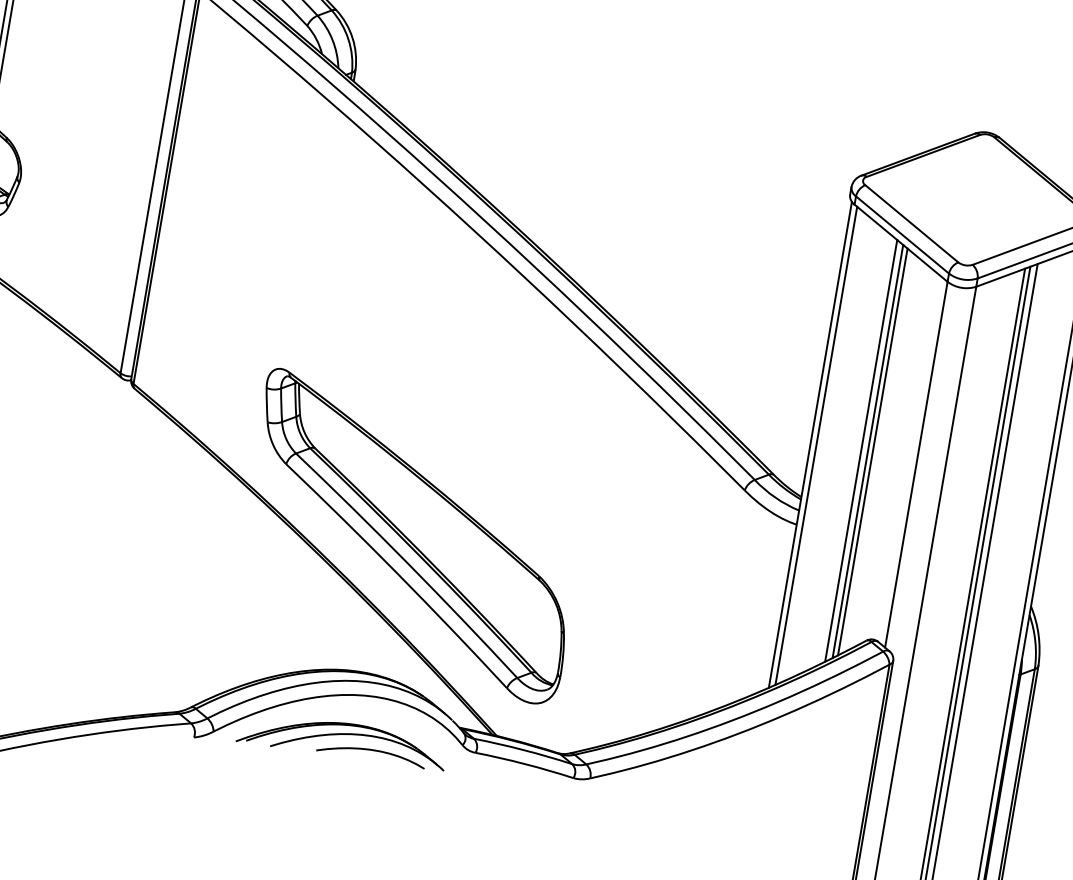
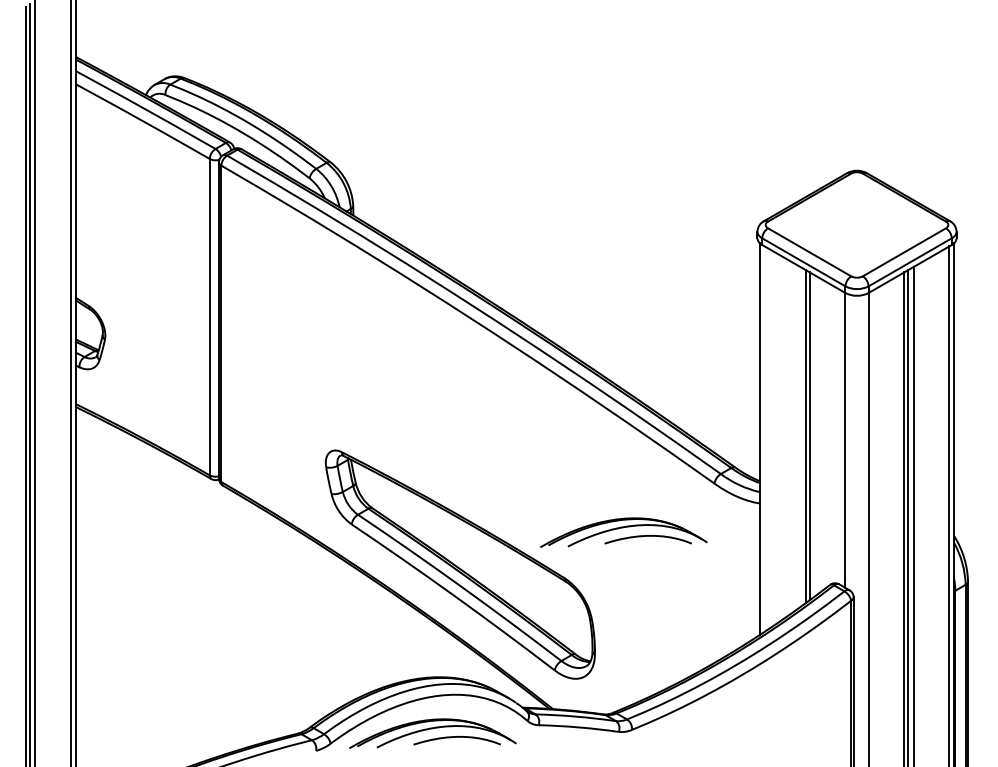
line: (816, 445) -> (764, 438), removed
line: (861, 451) -> (800, 437), removed
part: (621, 531) -> (623, 532), added

